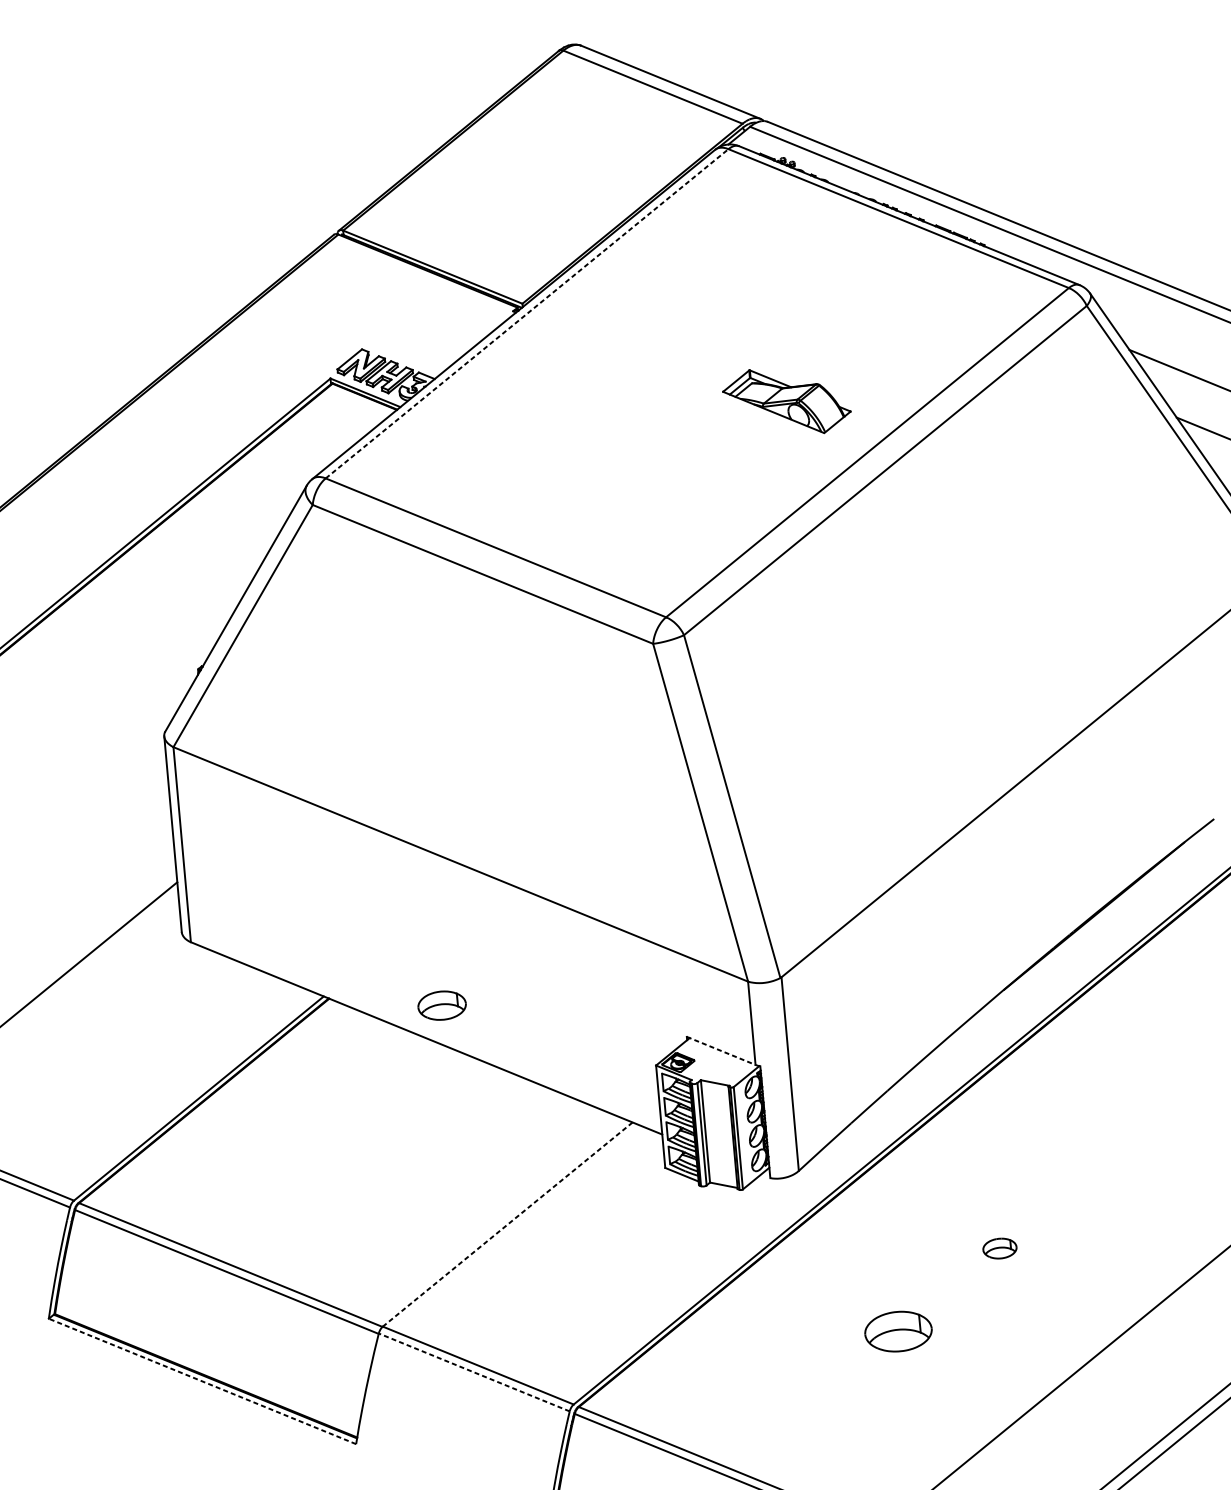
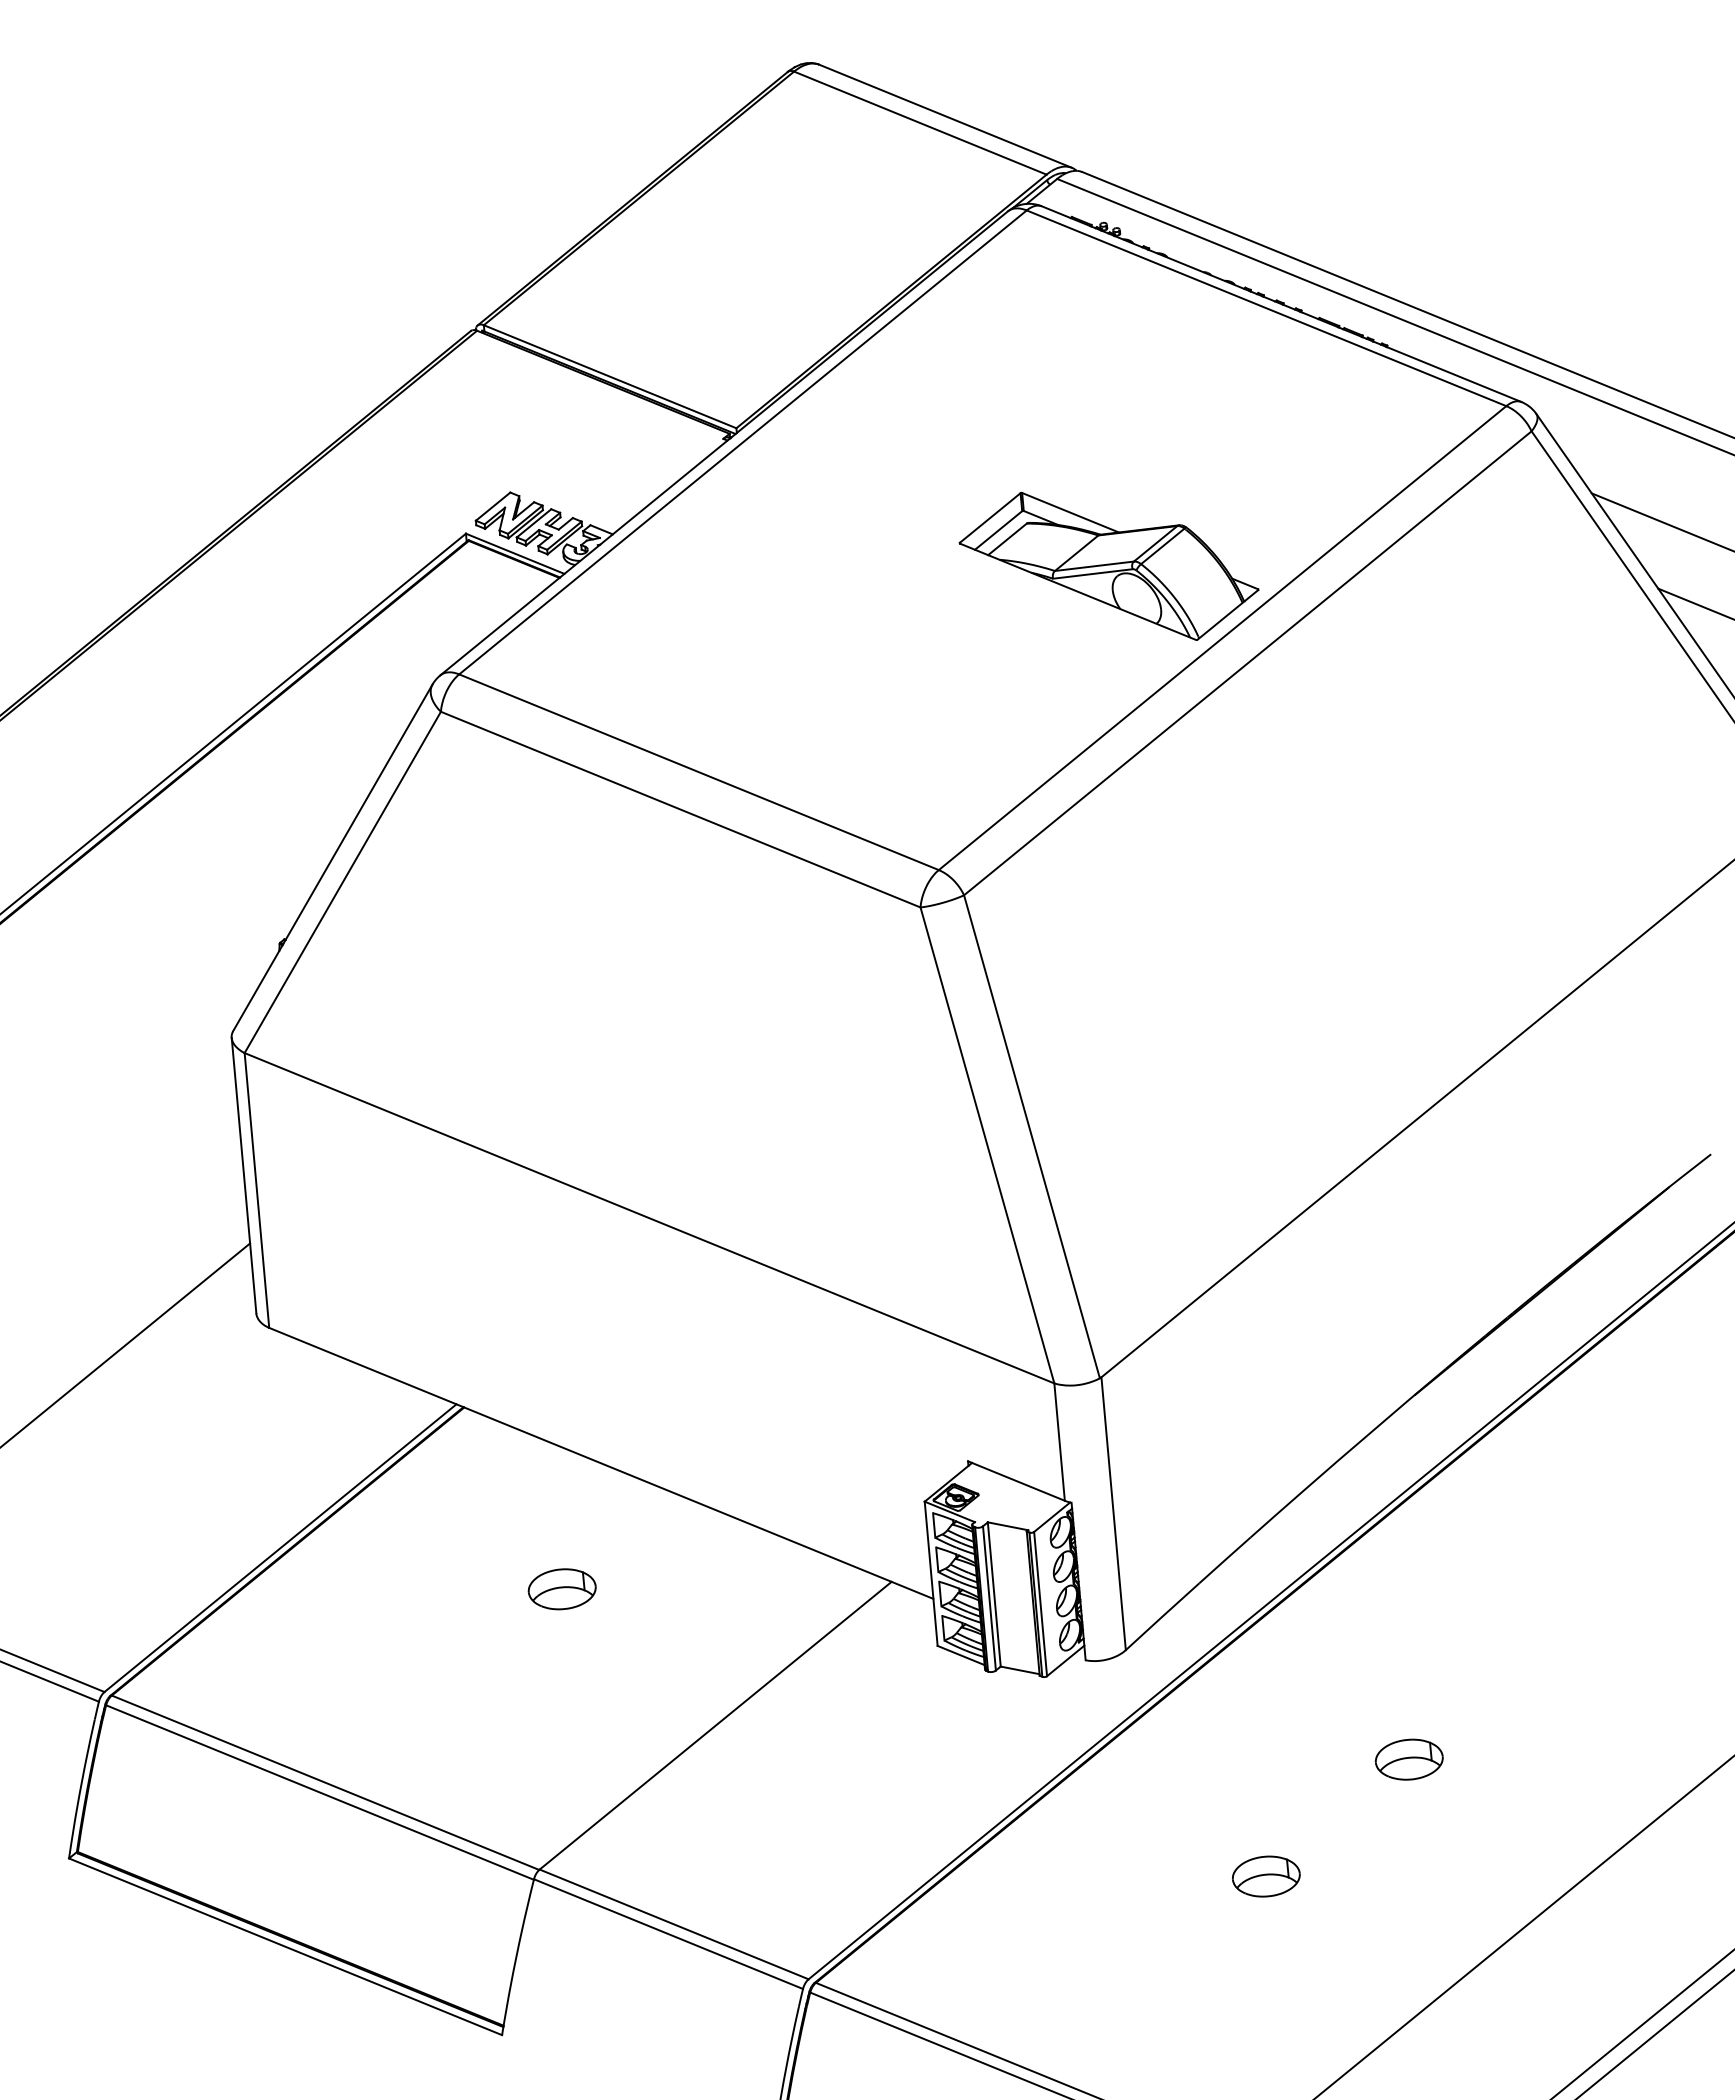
line: (526, 313) -> (742, 442), dashed -> solid
part: (786, 401) -> (1108, 565), size x1.67
part: (441, 1005) -> (561, 1589), moved
line: (721, 1051) -> (1016, 1481), dashed -> solid
line: (507, 1225) -> (715, 1726), dashed -> solid
part: (999, 1248) -> (1408, 1759), size x1.43
part: (898, 1331) -> (1266, 1876), size x0.71
line: (474, 1372) -> (668, 1933), dashed -> solid
line: (202, 1381) -> (285, 1946), dashed -> solid

